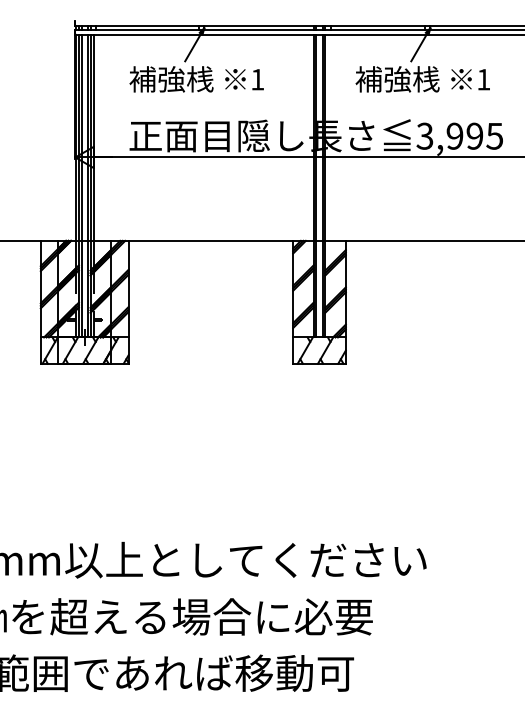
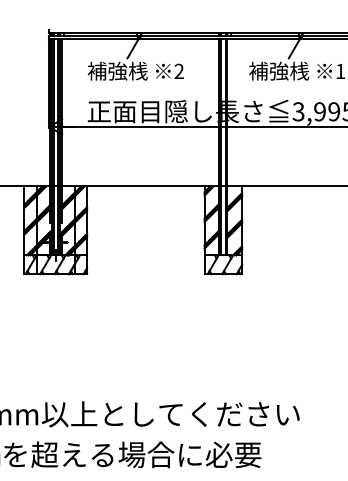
text: (257, 79) -> (179, 71), 1 -> 2

